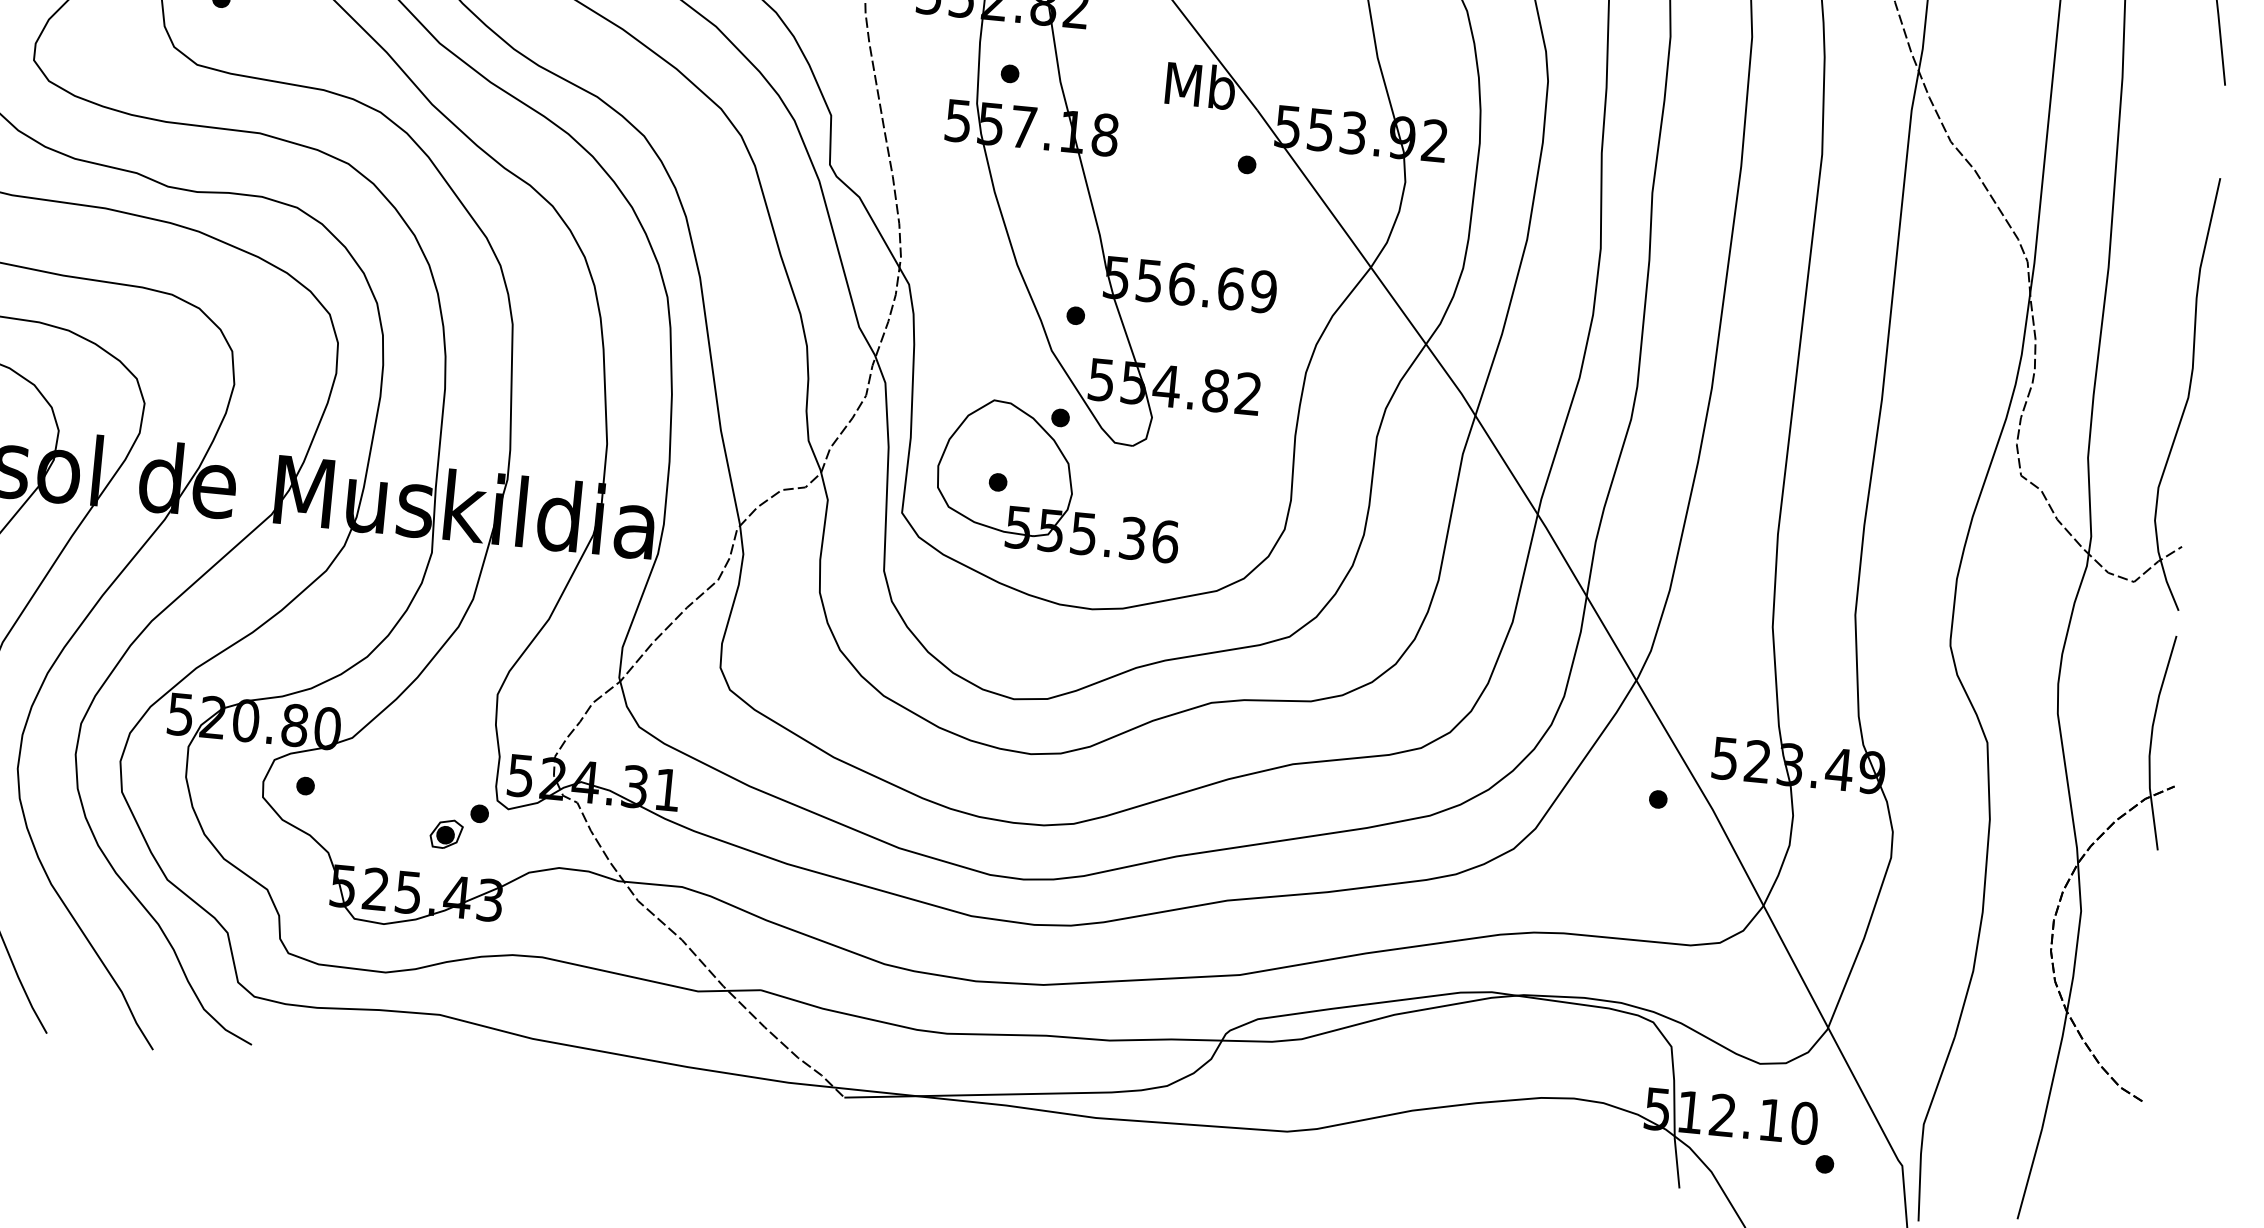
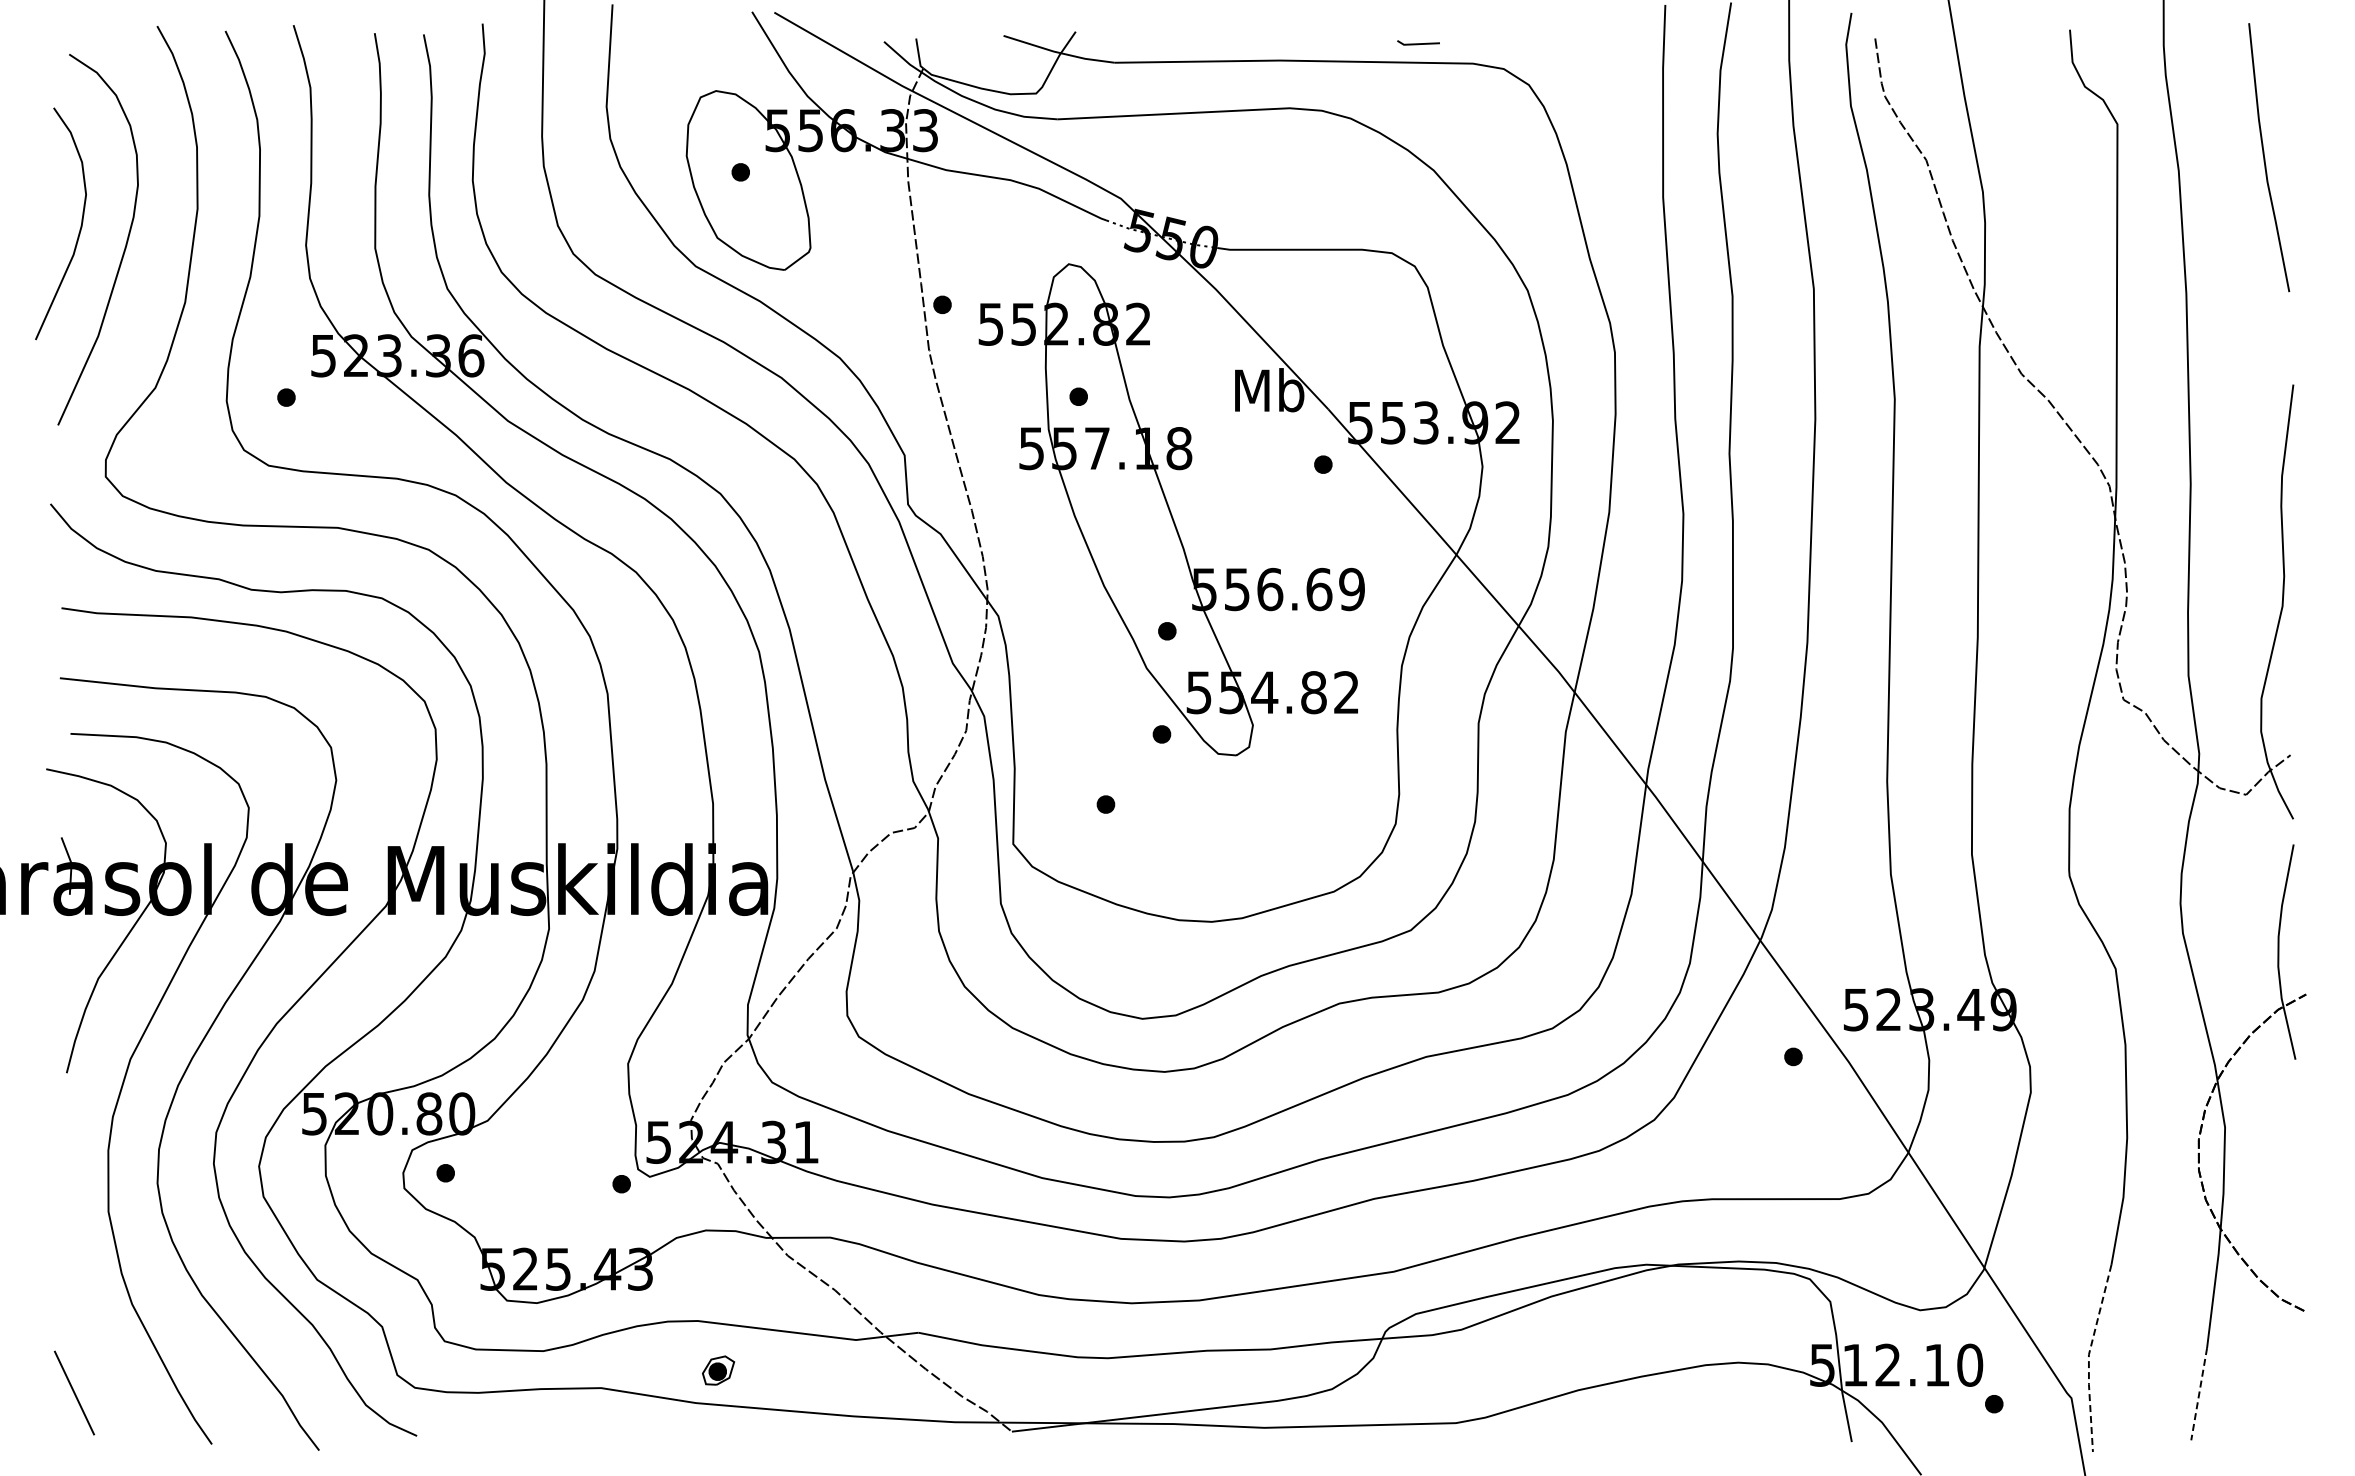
part: (1060, 479) -> (1167, 795), removed
part: (446, 834) -> (718, 1370), moved
line: (1923, 1126) -> (2088, 1357), solid -> dashed
line: (2030, 1174) -> (2199, 1394), solid -> dashed

